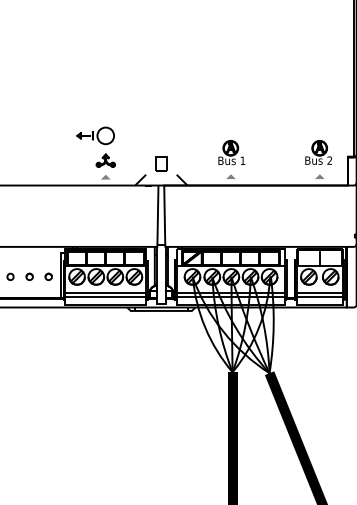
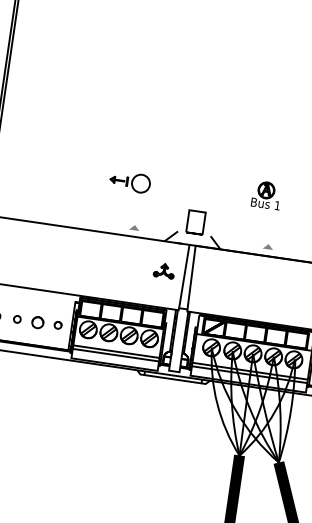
part: (231, 152) -> (266, 195), moved
part: (105, 160) -> (163, 270), moved
part: (161, 163) -> (196, 221), size x1.4
part: (29, 276) -> (37, 321), size x1.6

